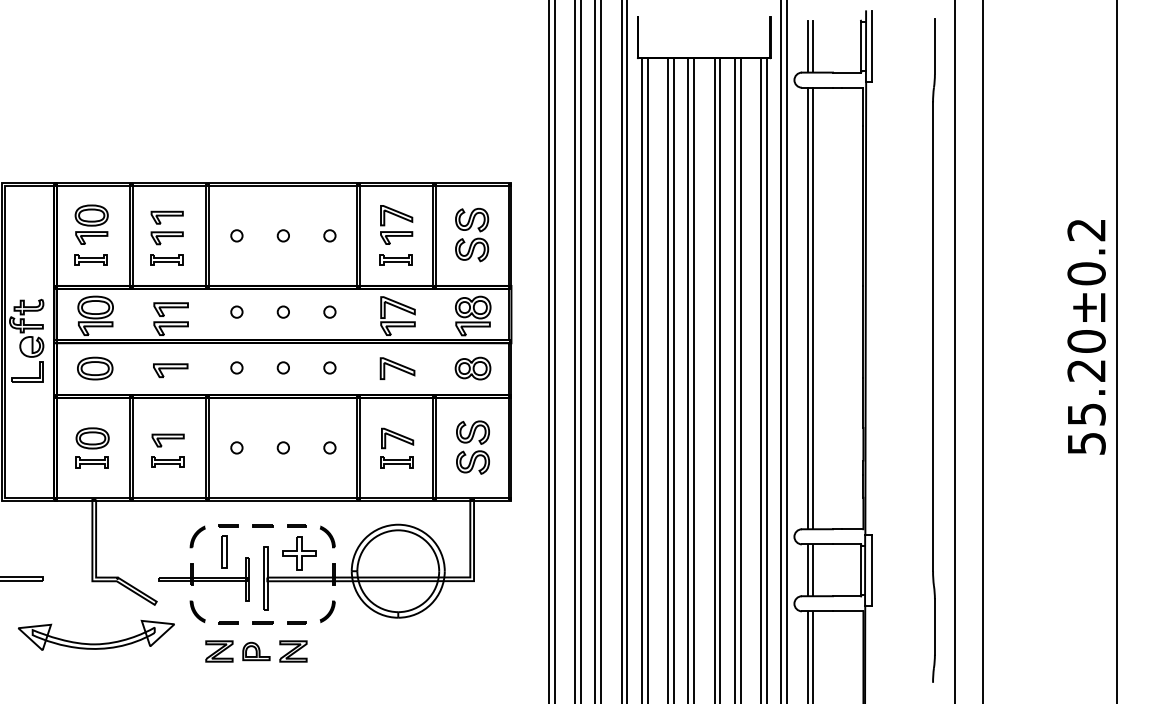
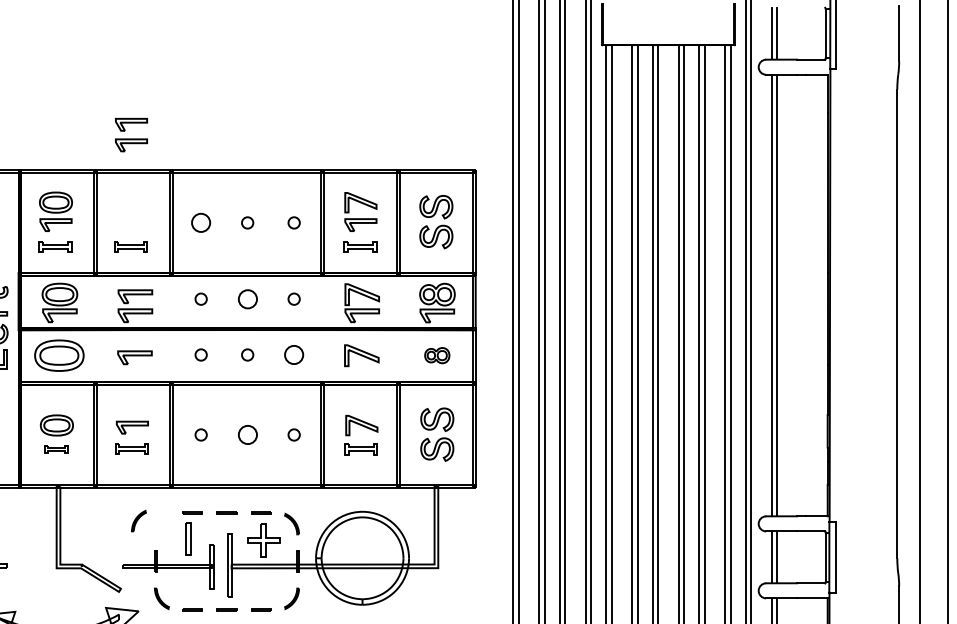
part: (166, 227) -> (130, 134), moved
part: (236, 235) -> (200, 222), size x1.6
part: (282, 311) -> (246, 298), size x1.6
part: (329, 367) -> (293, 354), size x1.6
part: (95, 368) -> (59, 355), size x1.4
part: (472, 368) -> (436, 355), size x0.7
part: (282, 447) -> (246, 434), size x1.6
part: (91, 462) -> (55, 449), size x0.7
part: (197, 536) -> (138, 520), moved

